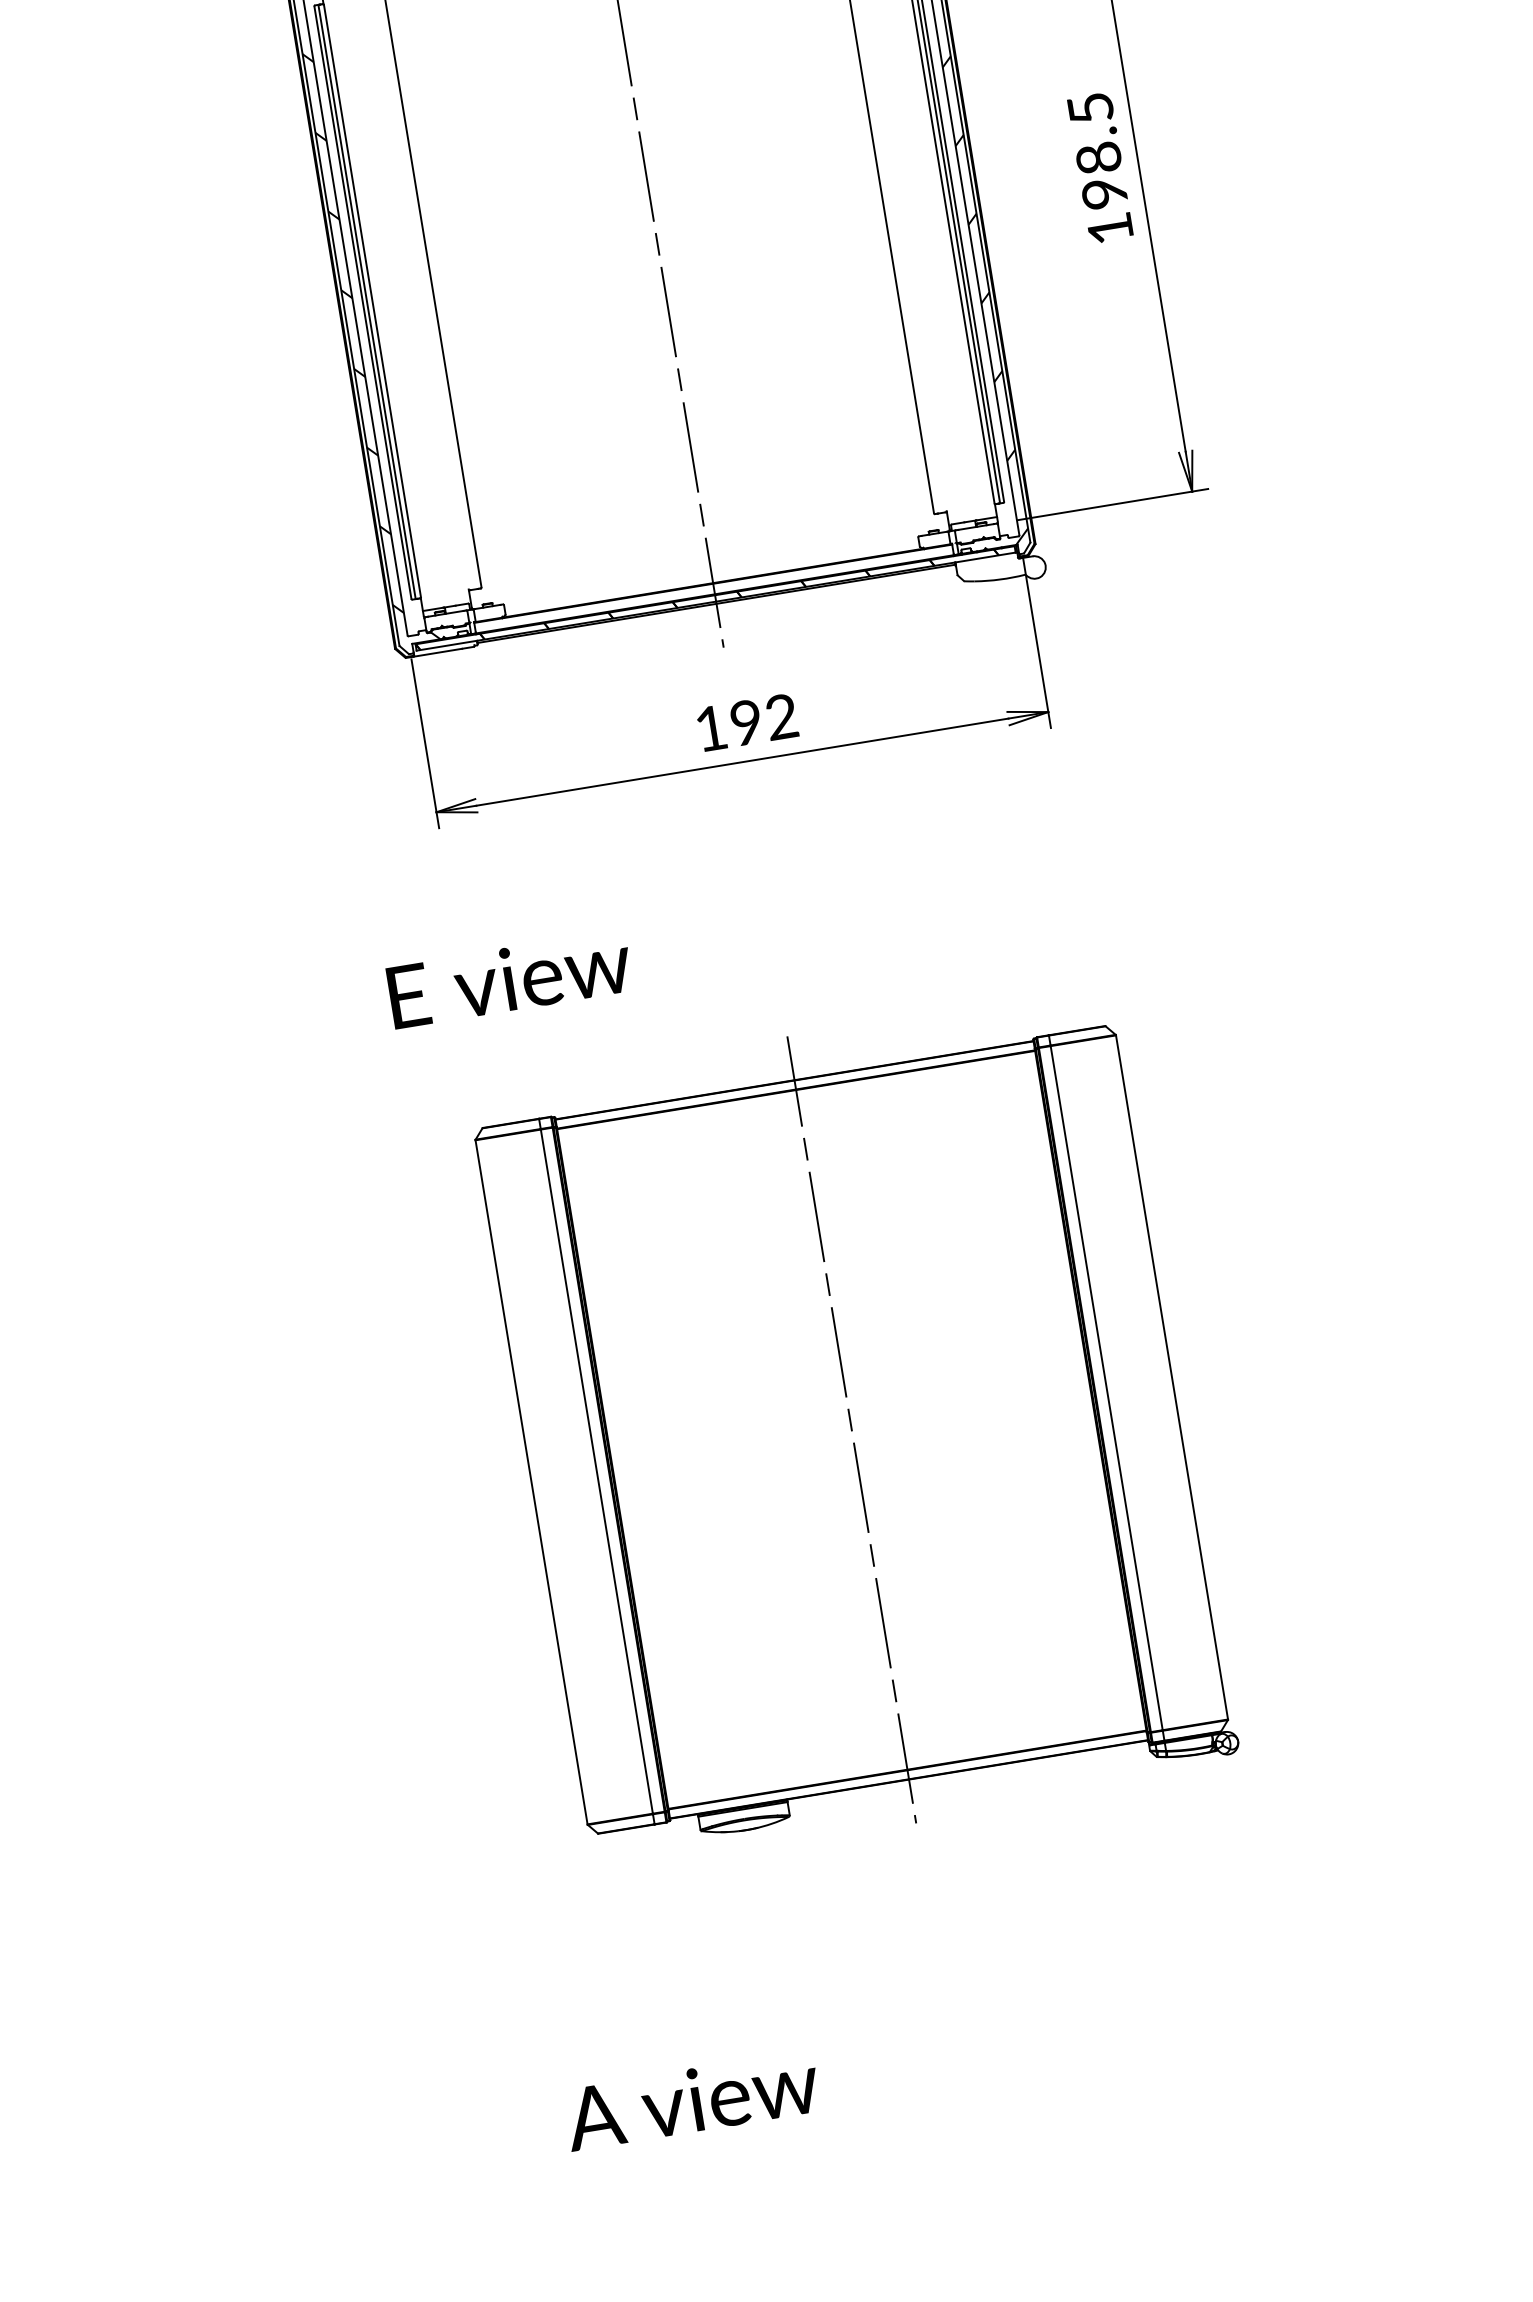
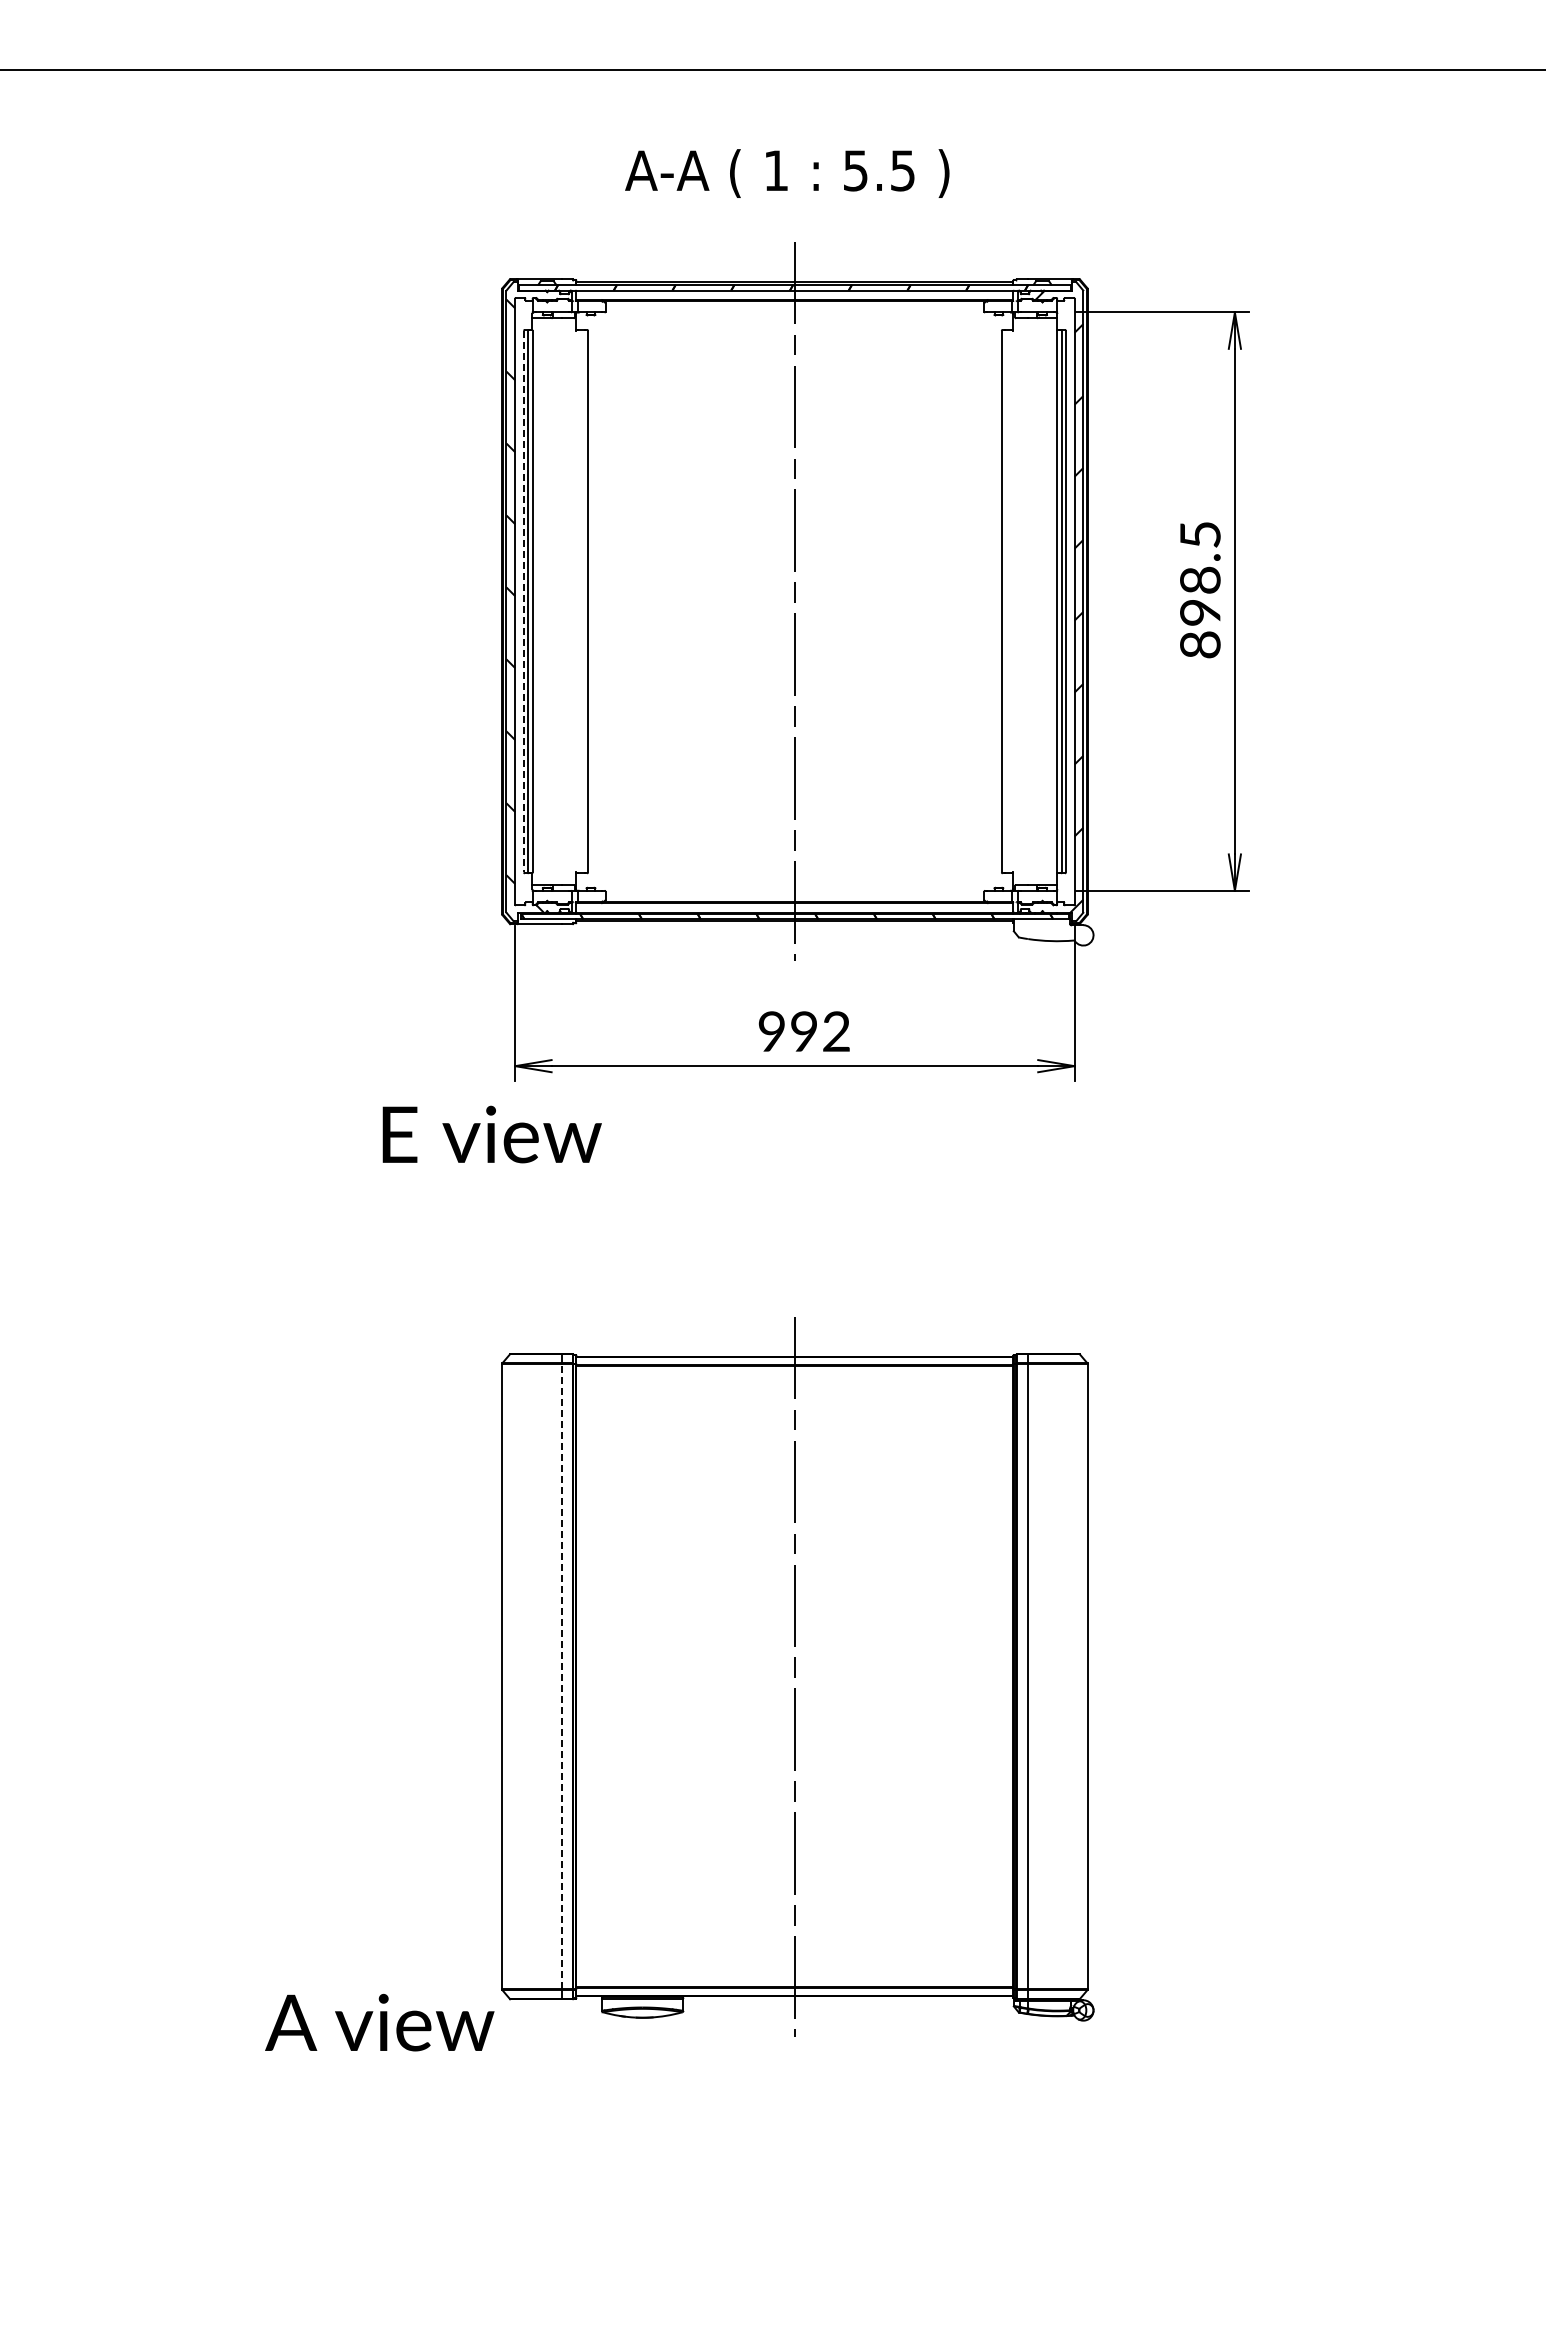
text: (1110, 228) -> (1200, 644), 198.5 -> 898.5
line: (362, 302) -> (523, 601), solid -> dashed
text: (710, 728) -> (771, 1031), 192 -> 992
text: (509, 979) -> (491, 1134), moved
line: (596, 1471) -> (561, 1676), solid -> dashed
text: (691, 2100) -> (379, 2022), moved

